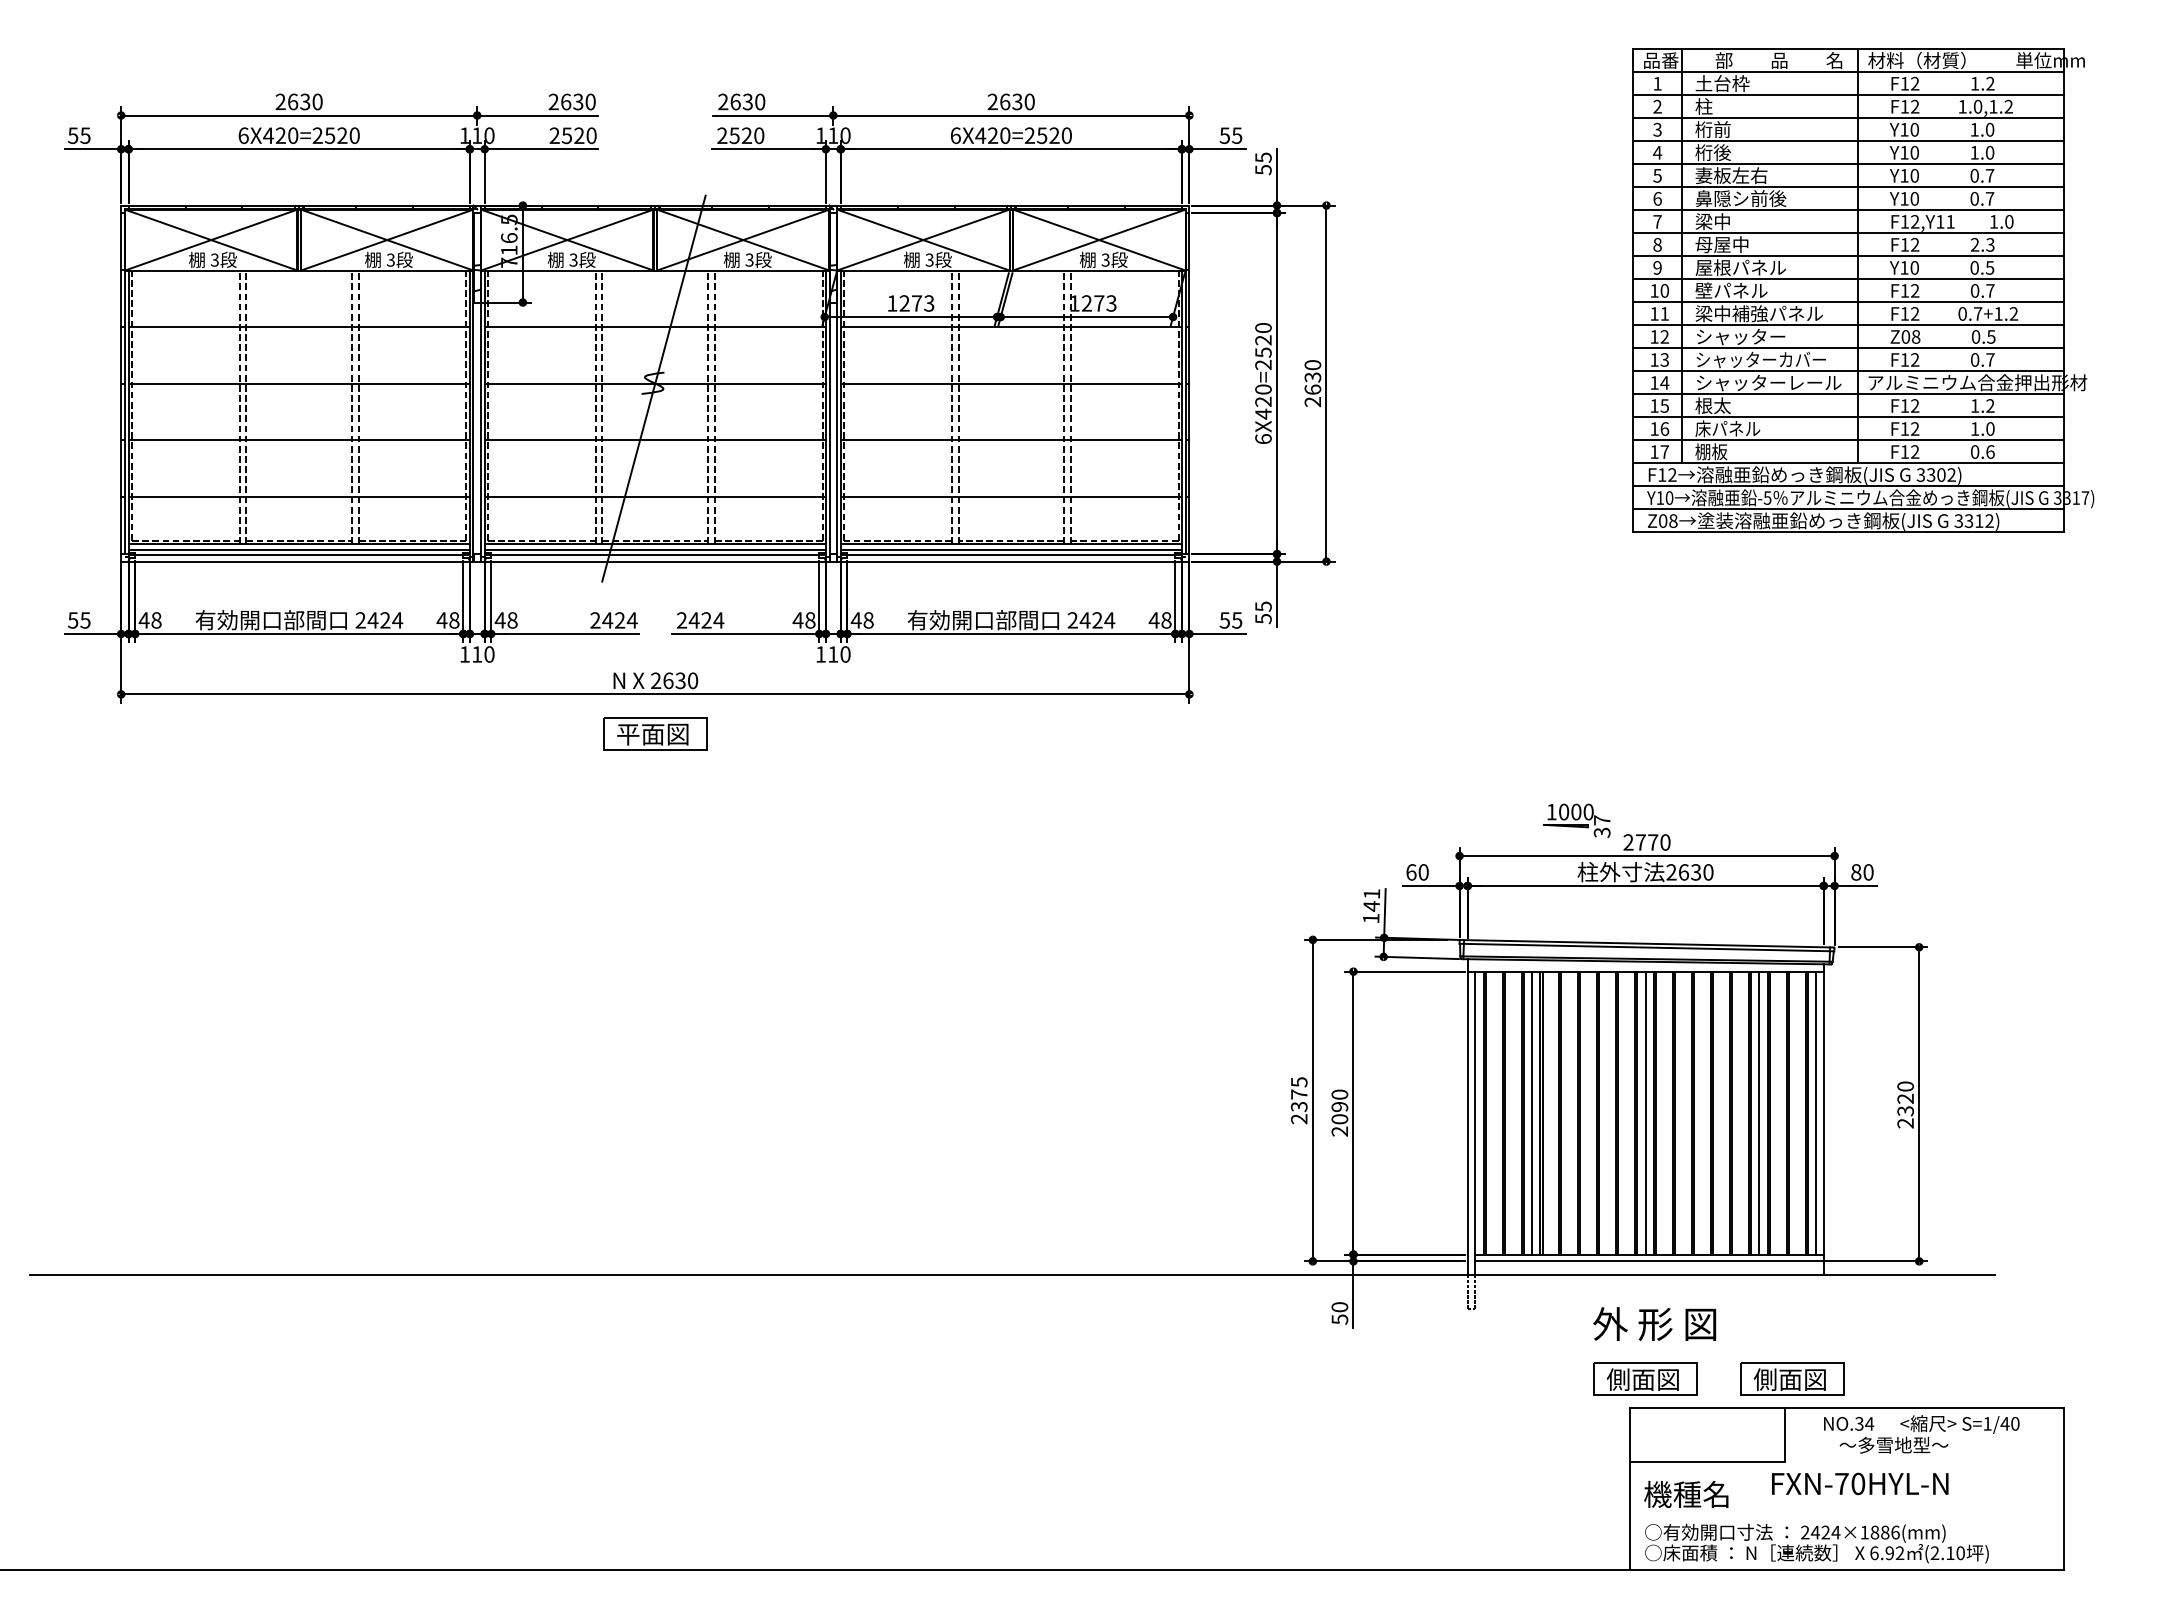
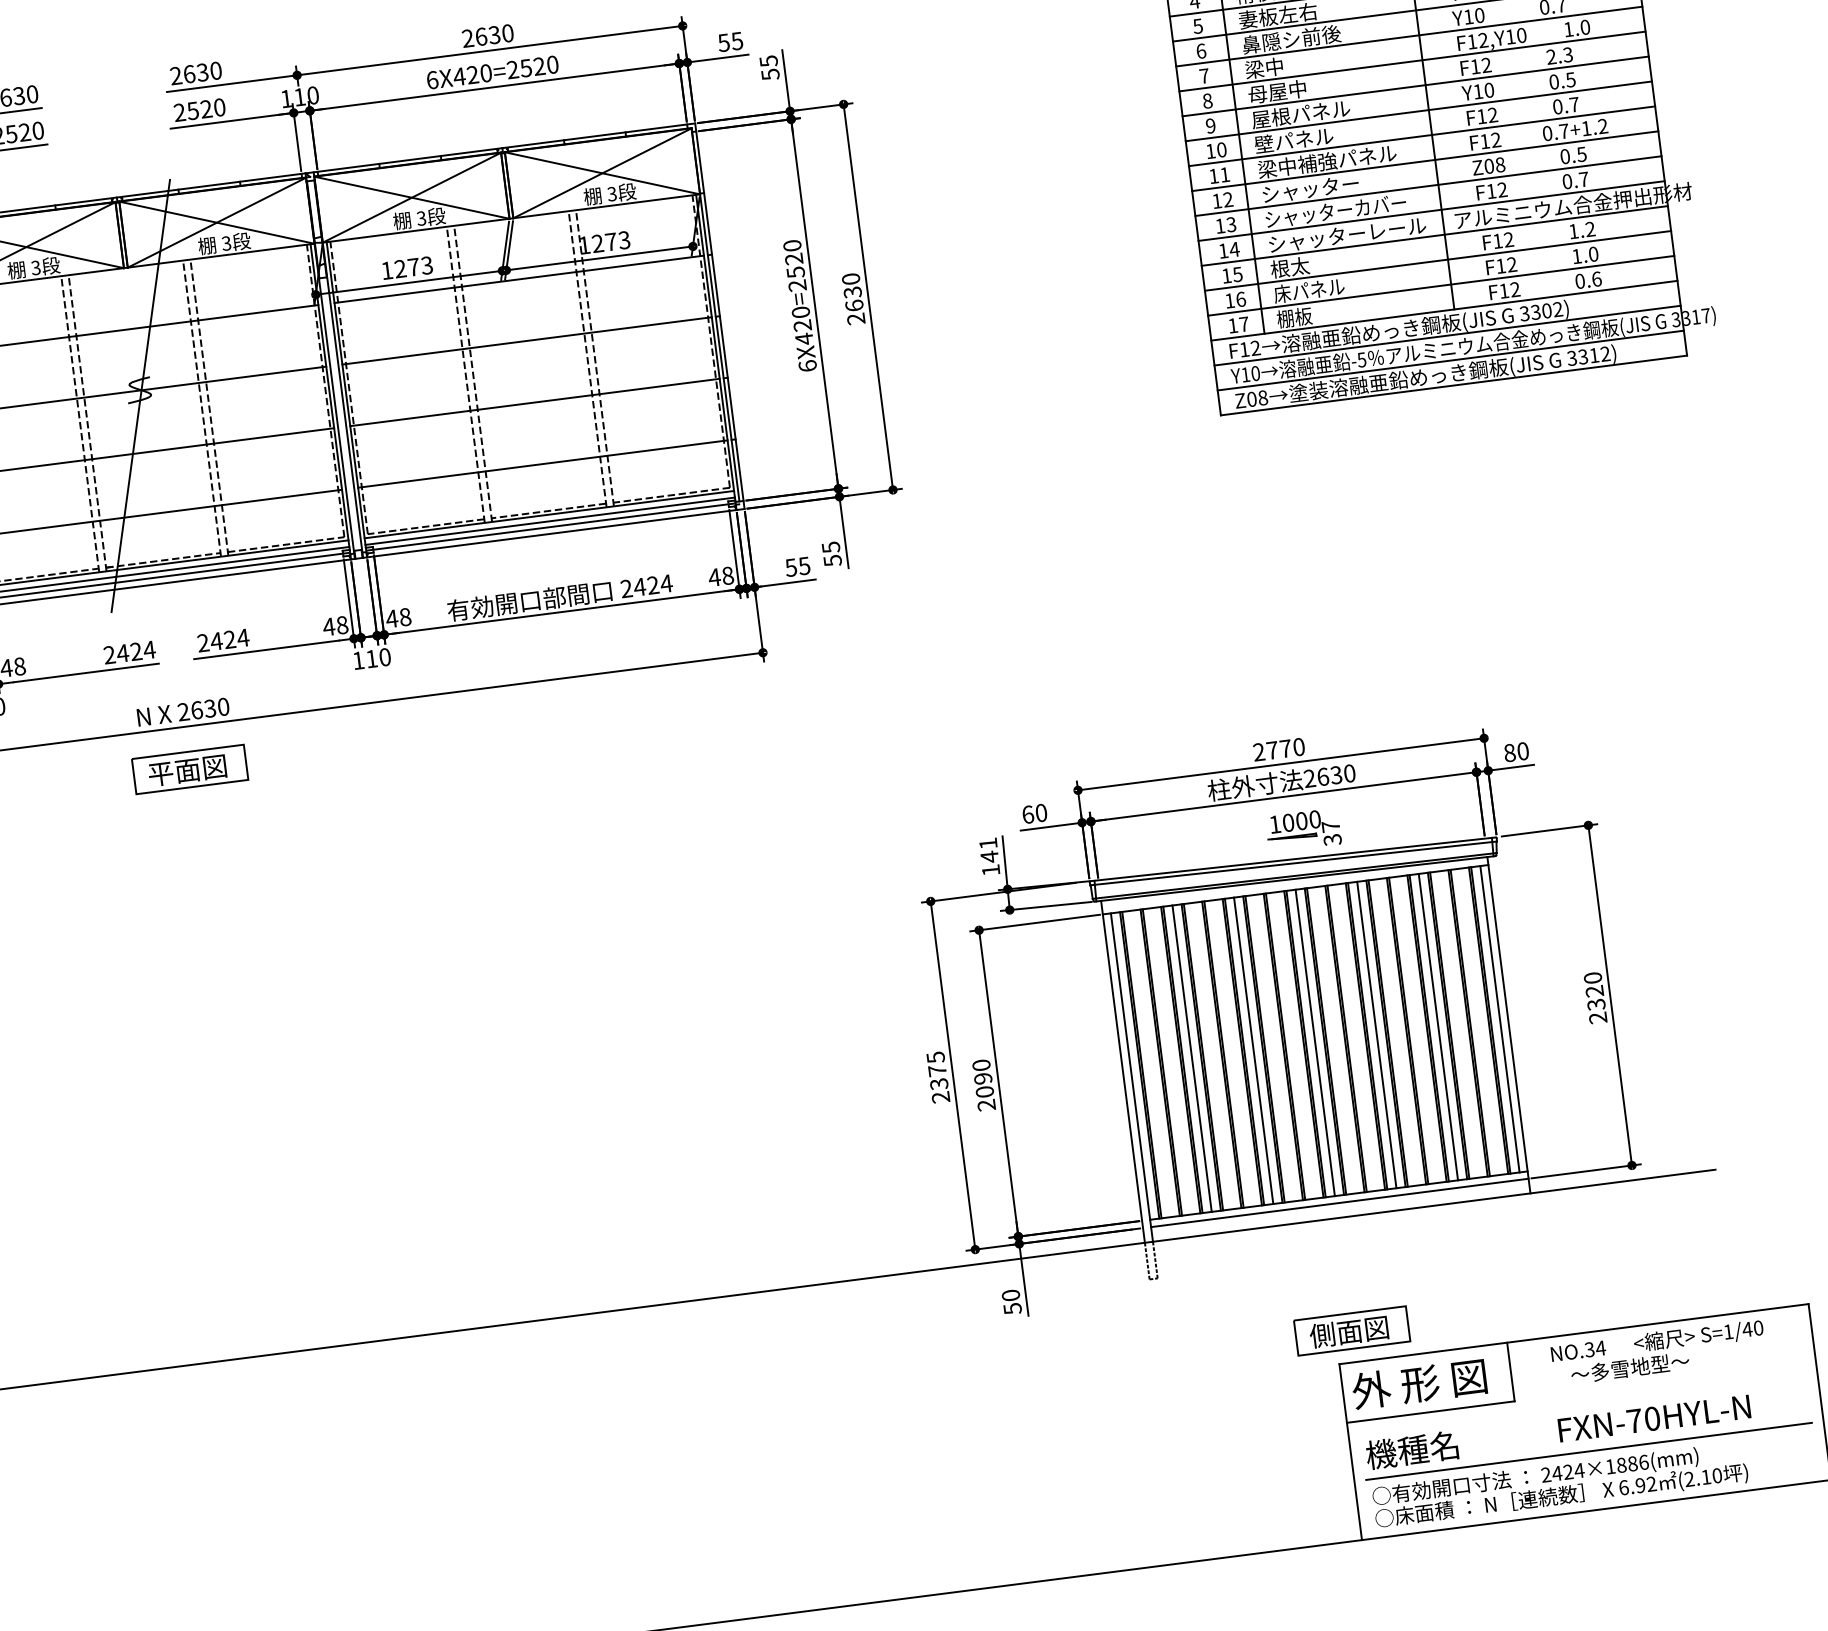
text: (1950, 221) -> (1521, 35), F12,Y11 -> F12,Y10
part: (1576, 820) -> (1303, 830), moved
line: (1588, 1112) -> (1253, 1050), added
line: (1702, 1112) -> (1376, 1034), added
text: (1654, 1323) -> (1419, 1383), moved
part: (1792, 1378) -> (1510, 1309), removed
text: (1860, 1483) -> (1654, 1418), moved
line: (1846, 1516) -> (1588, 1451), added

